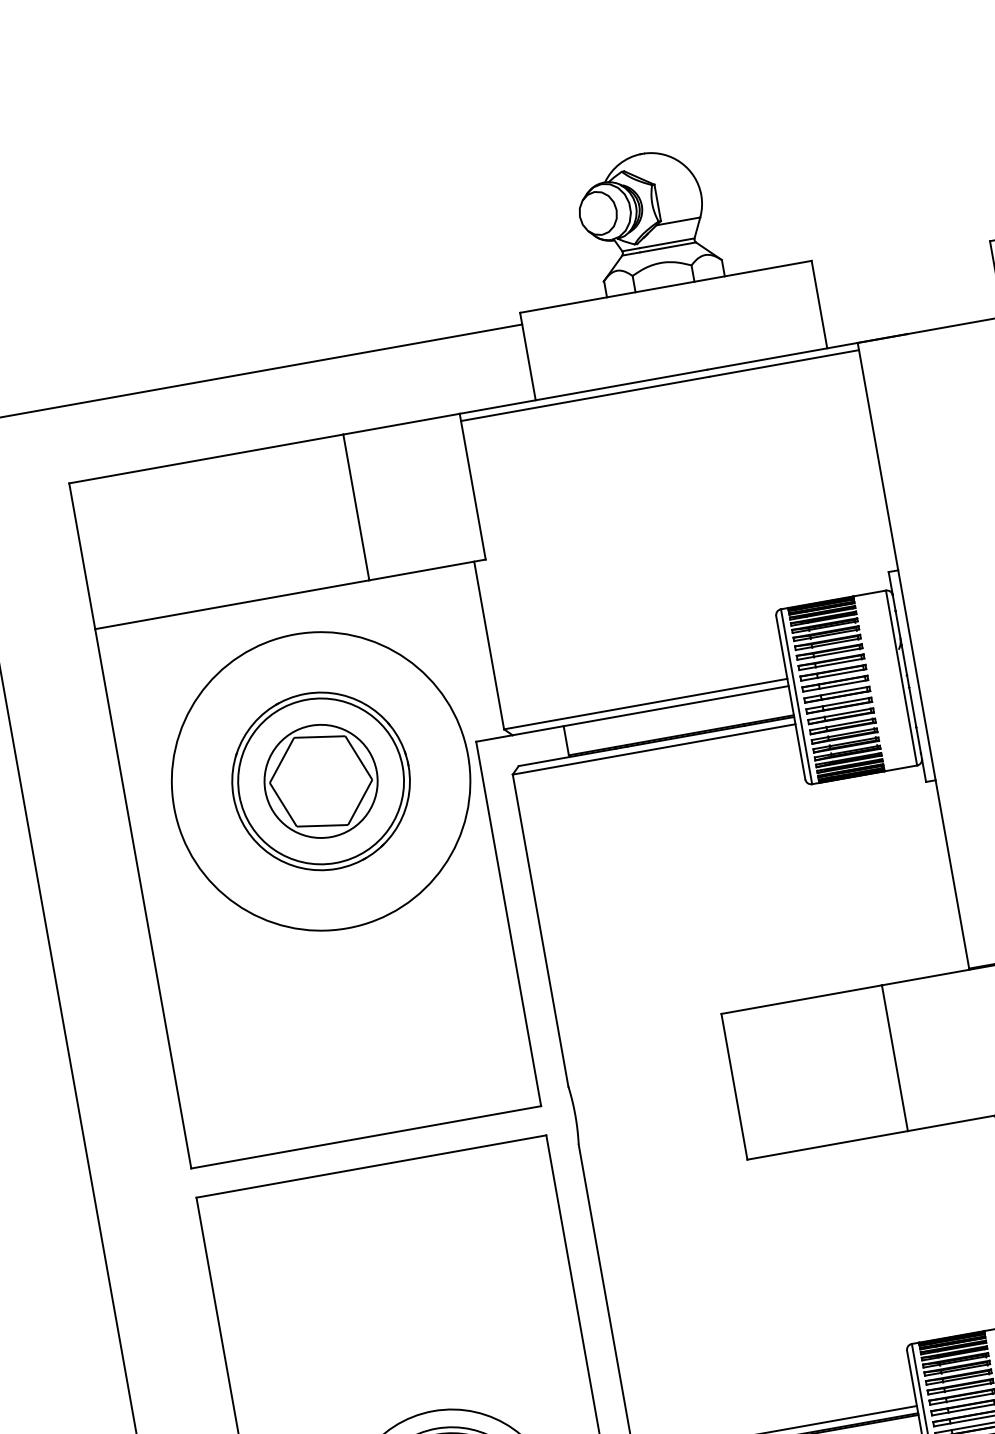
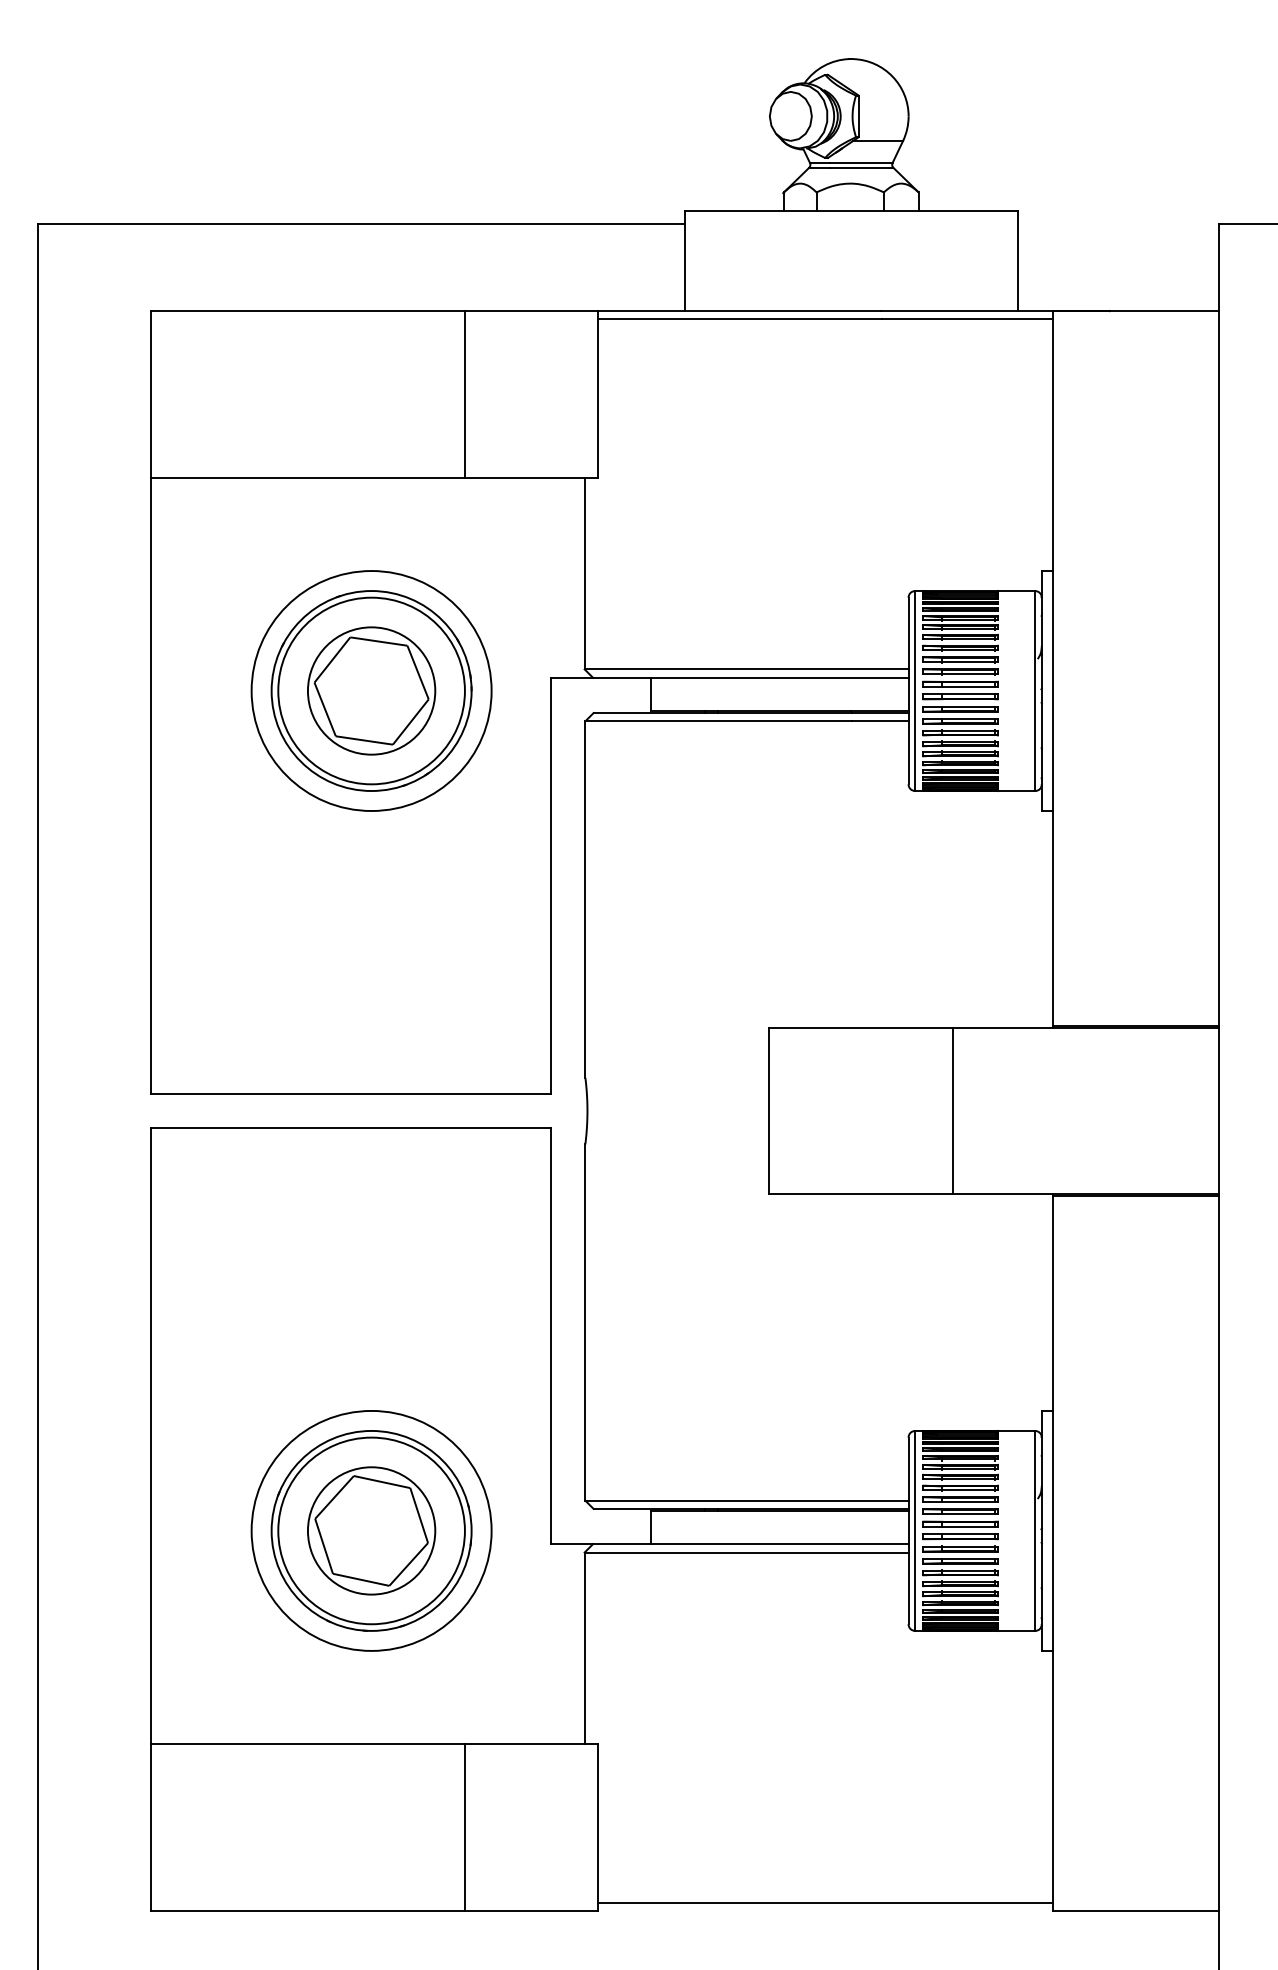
circle: (321, 781) -> (371, 691), size x0.71

